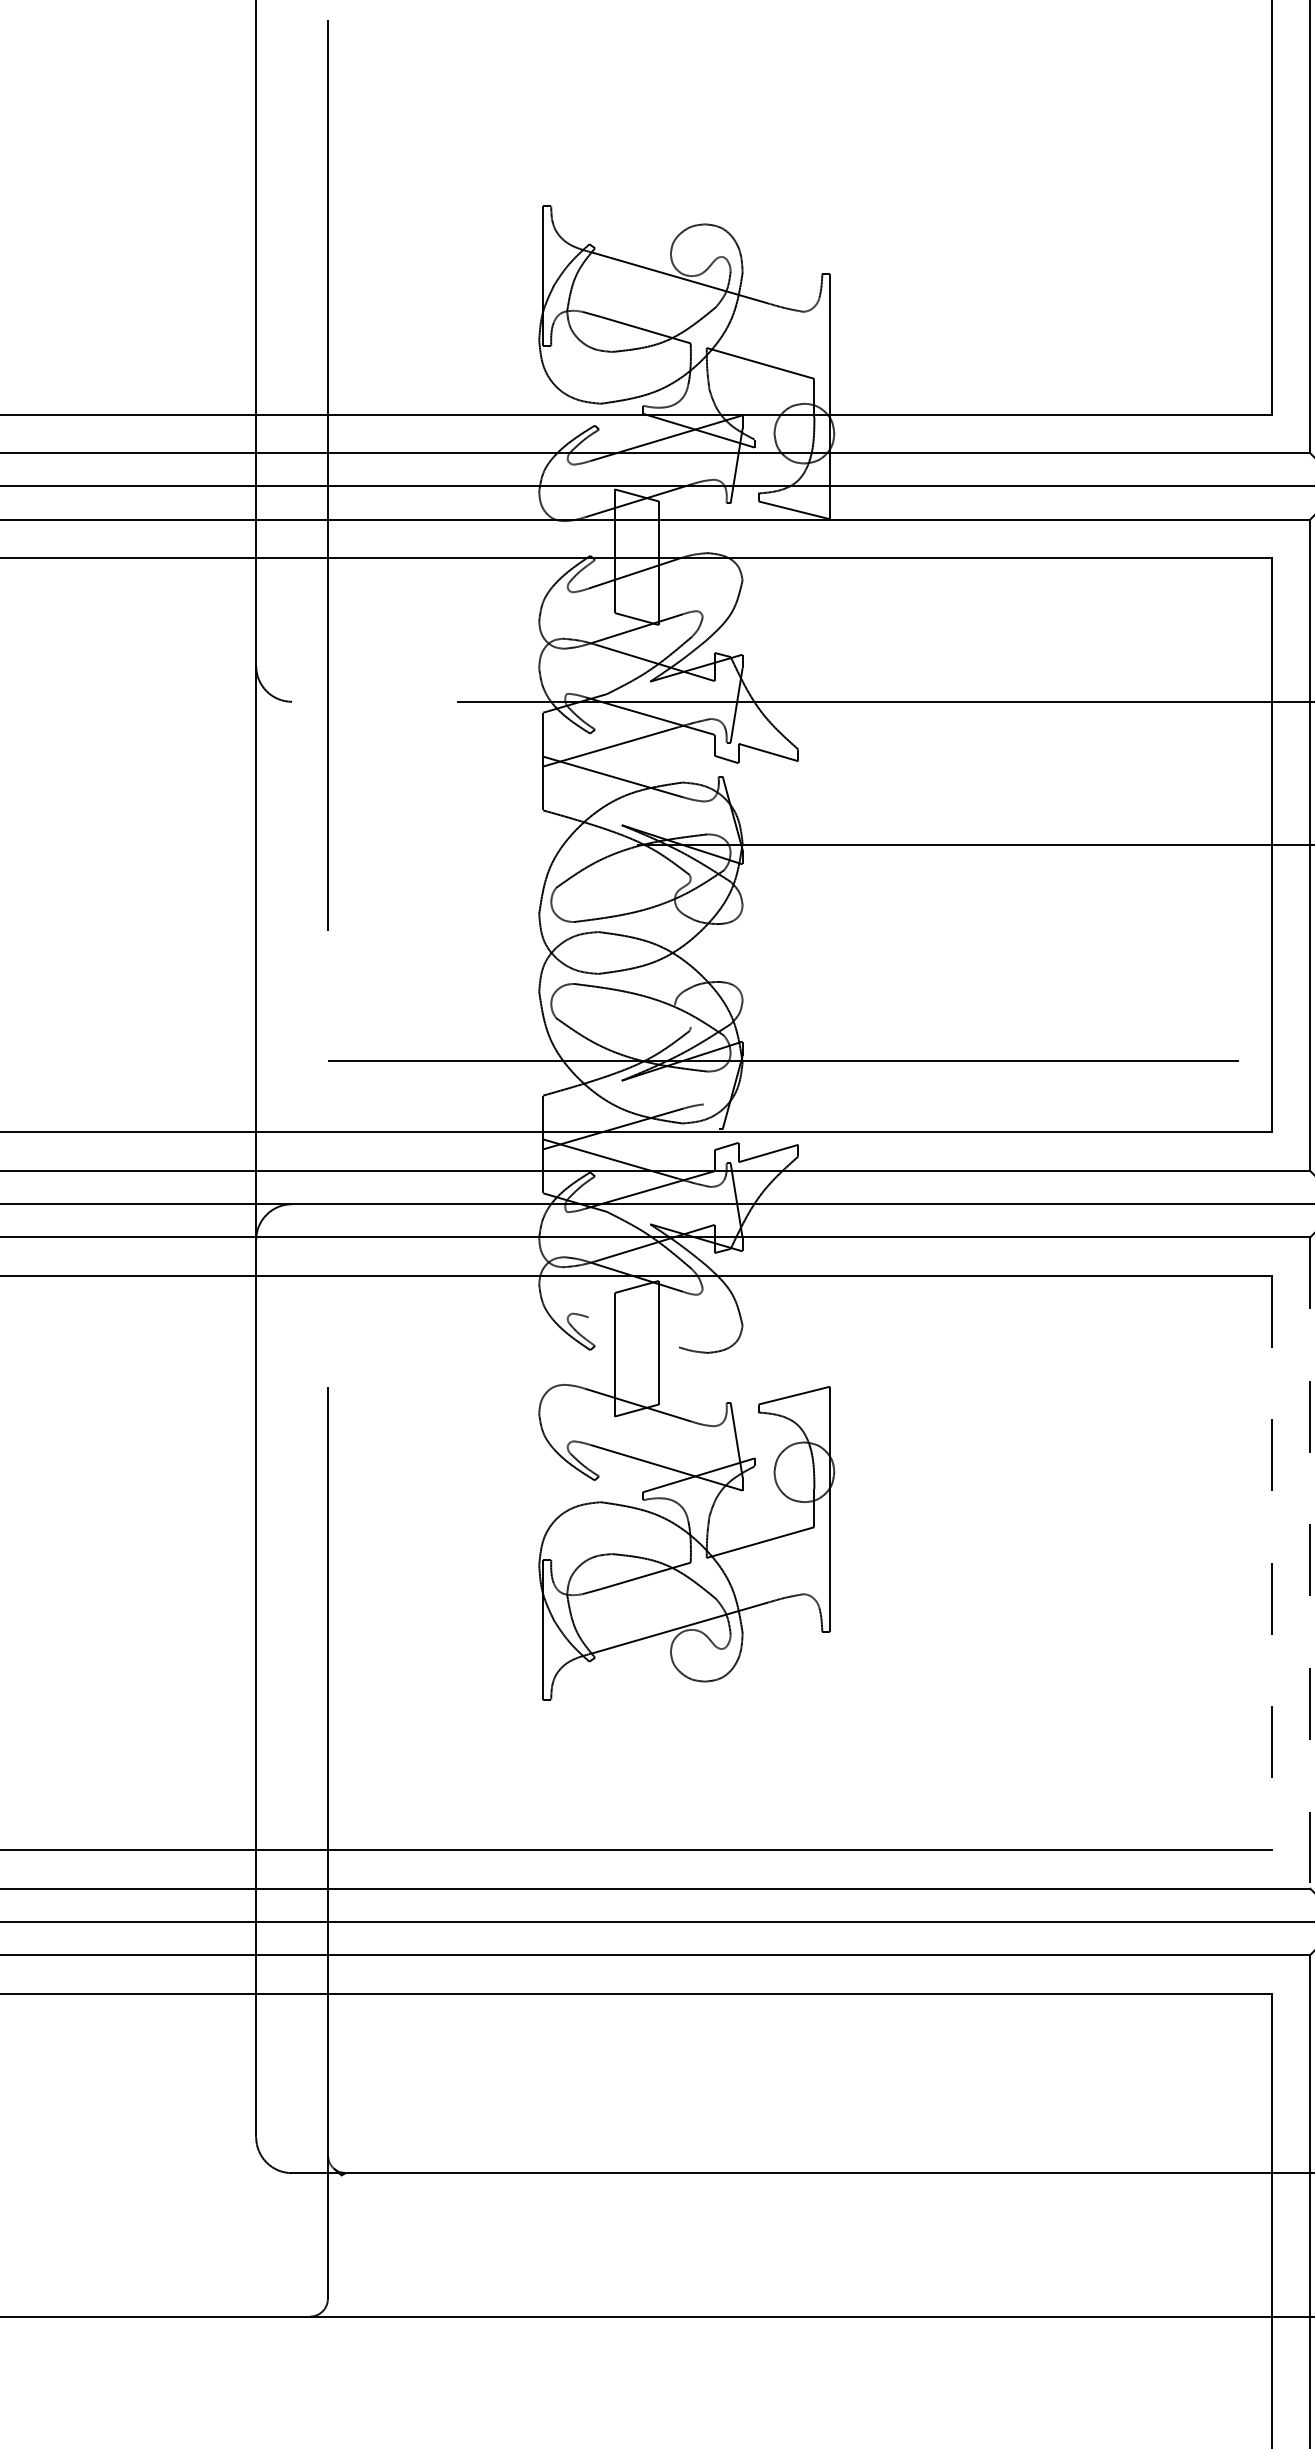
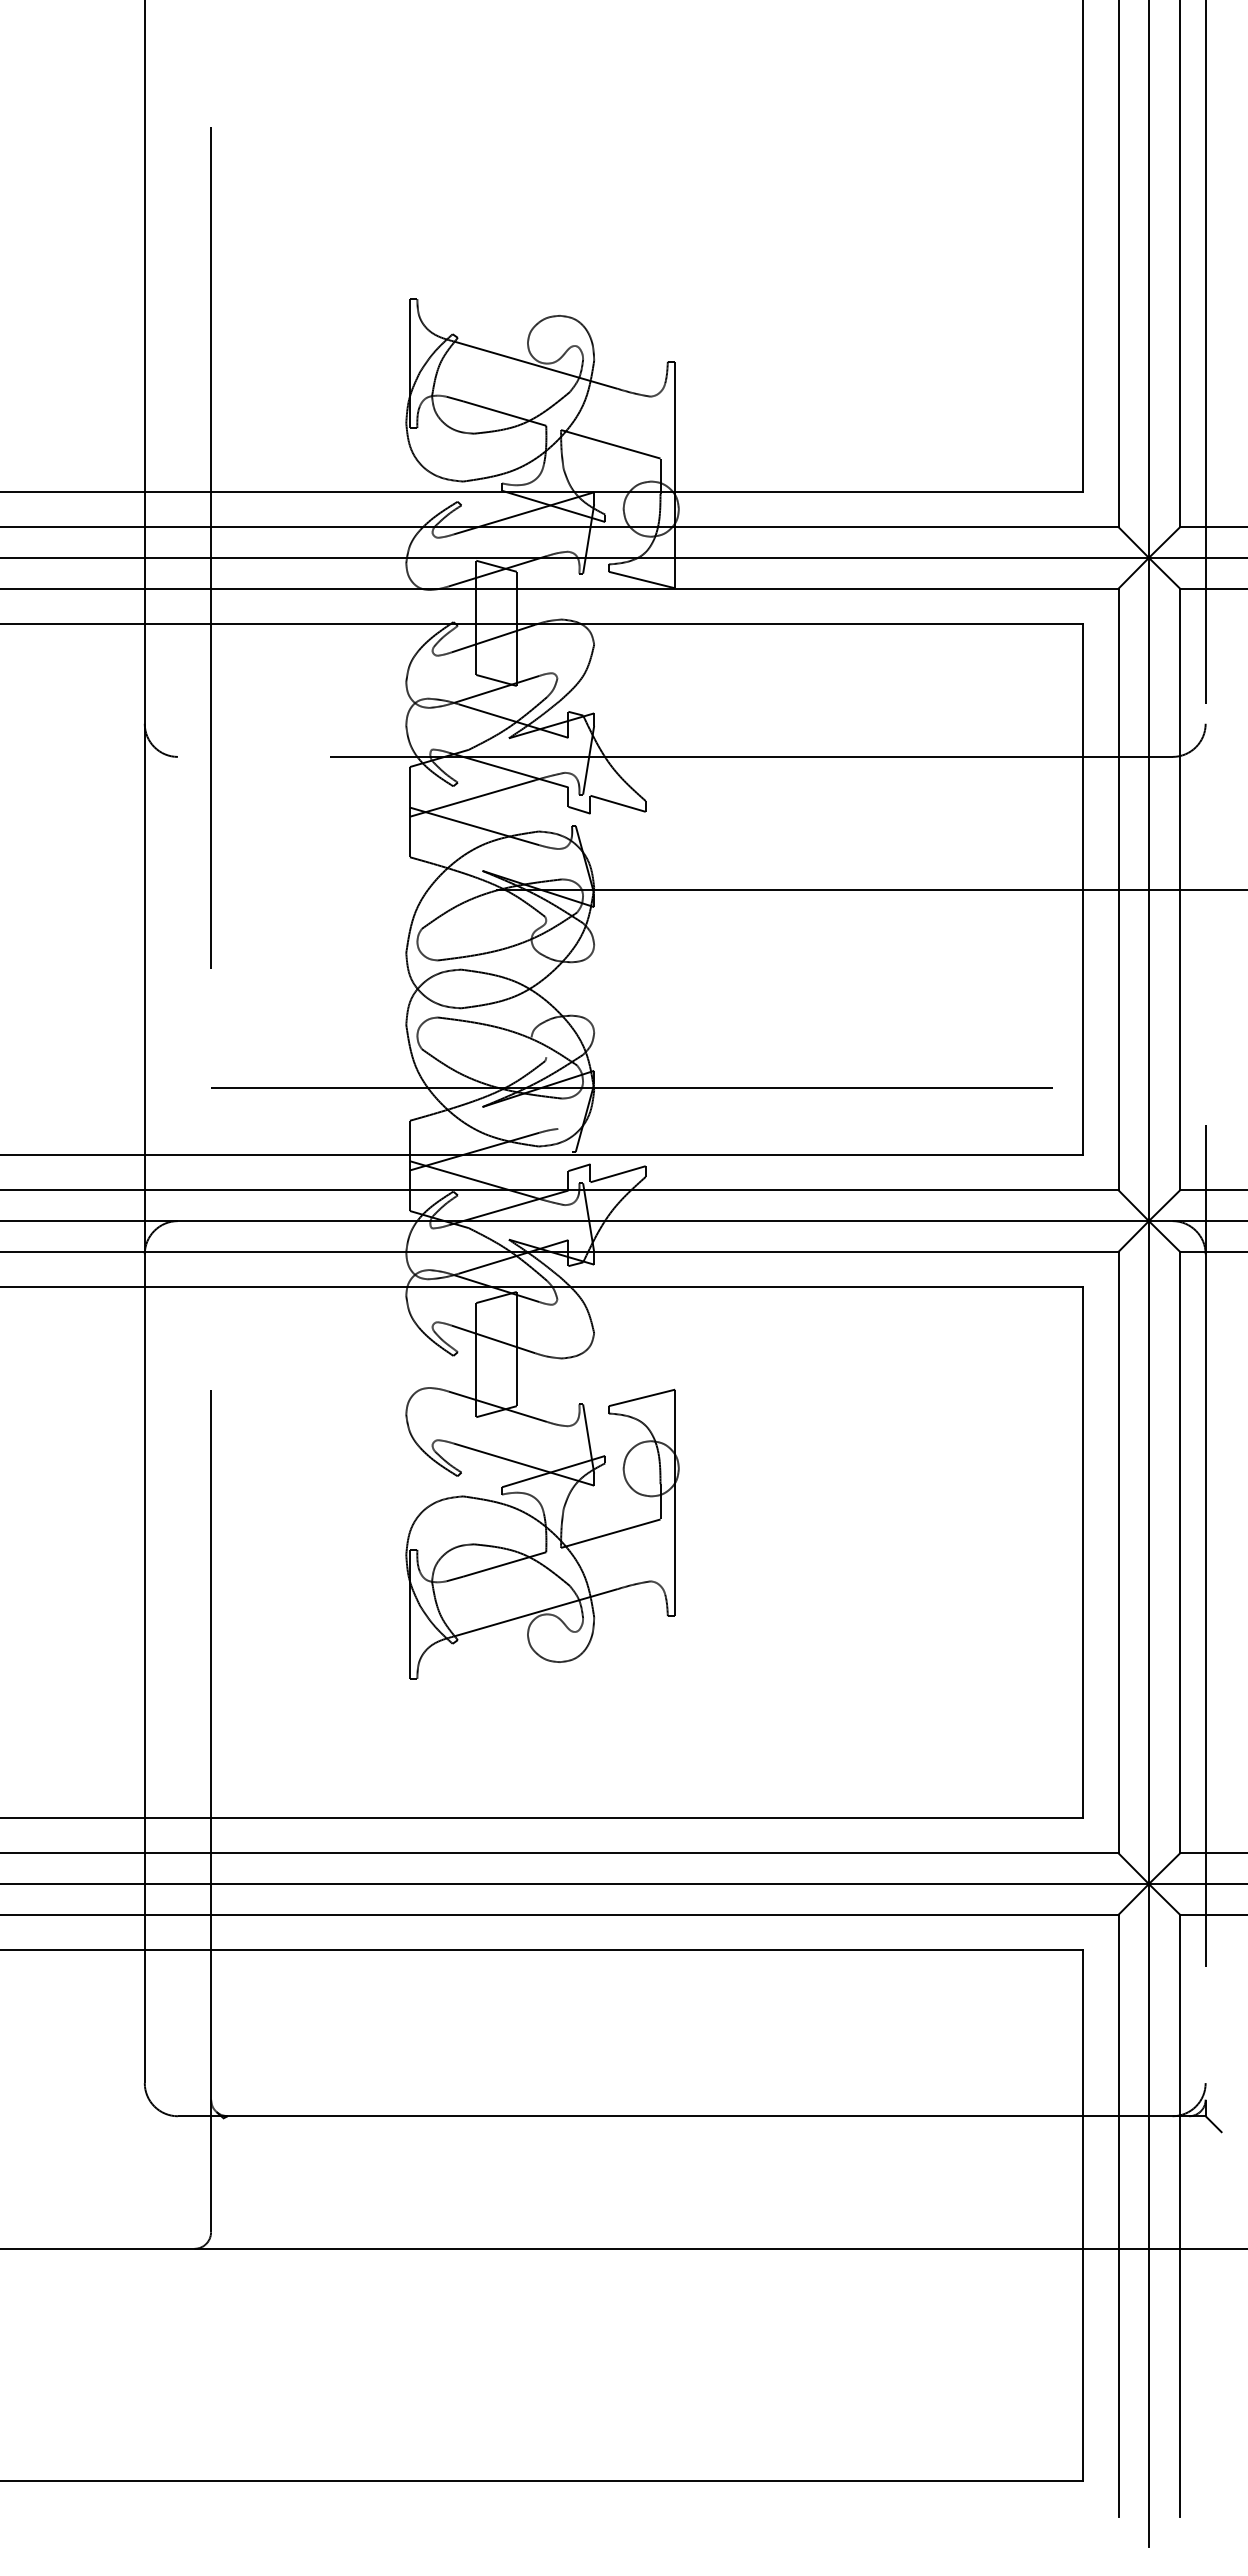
line: (633, 1332) -> (493, 1339), added
line: (1310, 1562) -> (1118, 1552), dashed -> solid
line: (1272, 1564) -> (1083, 1553), dashed -> solid

